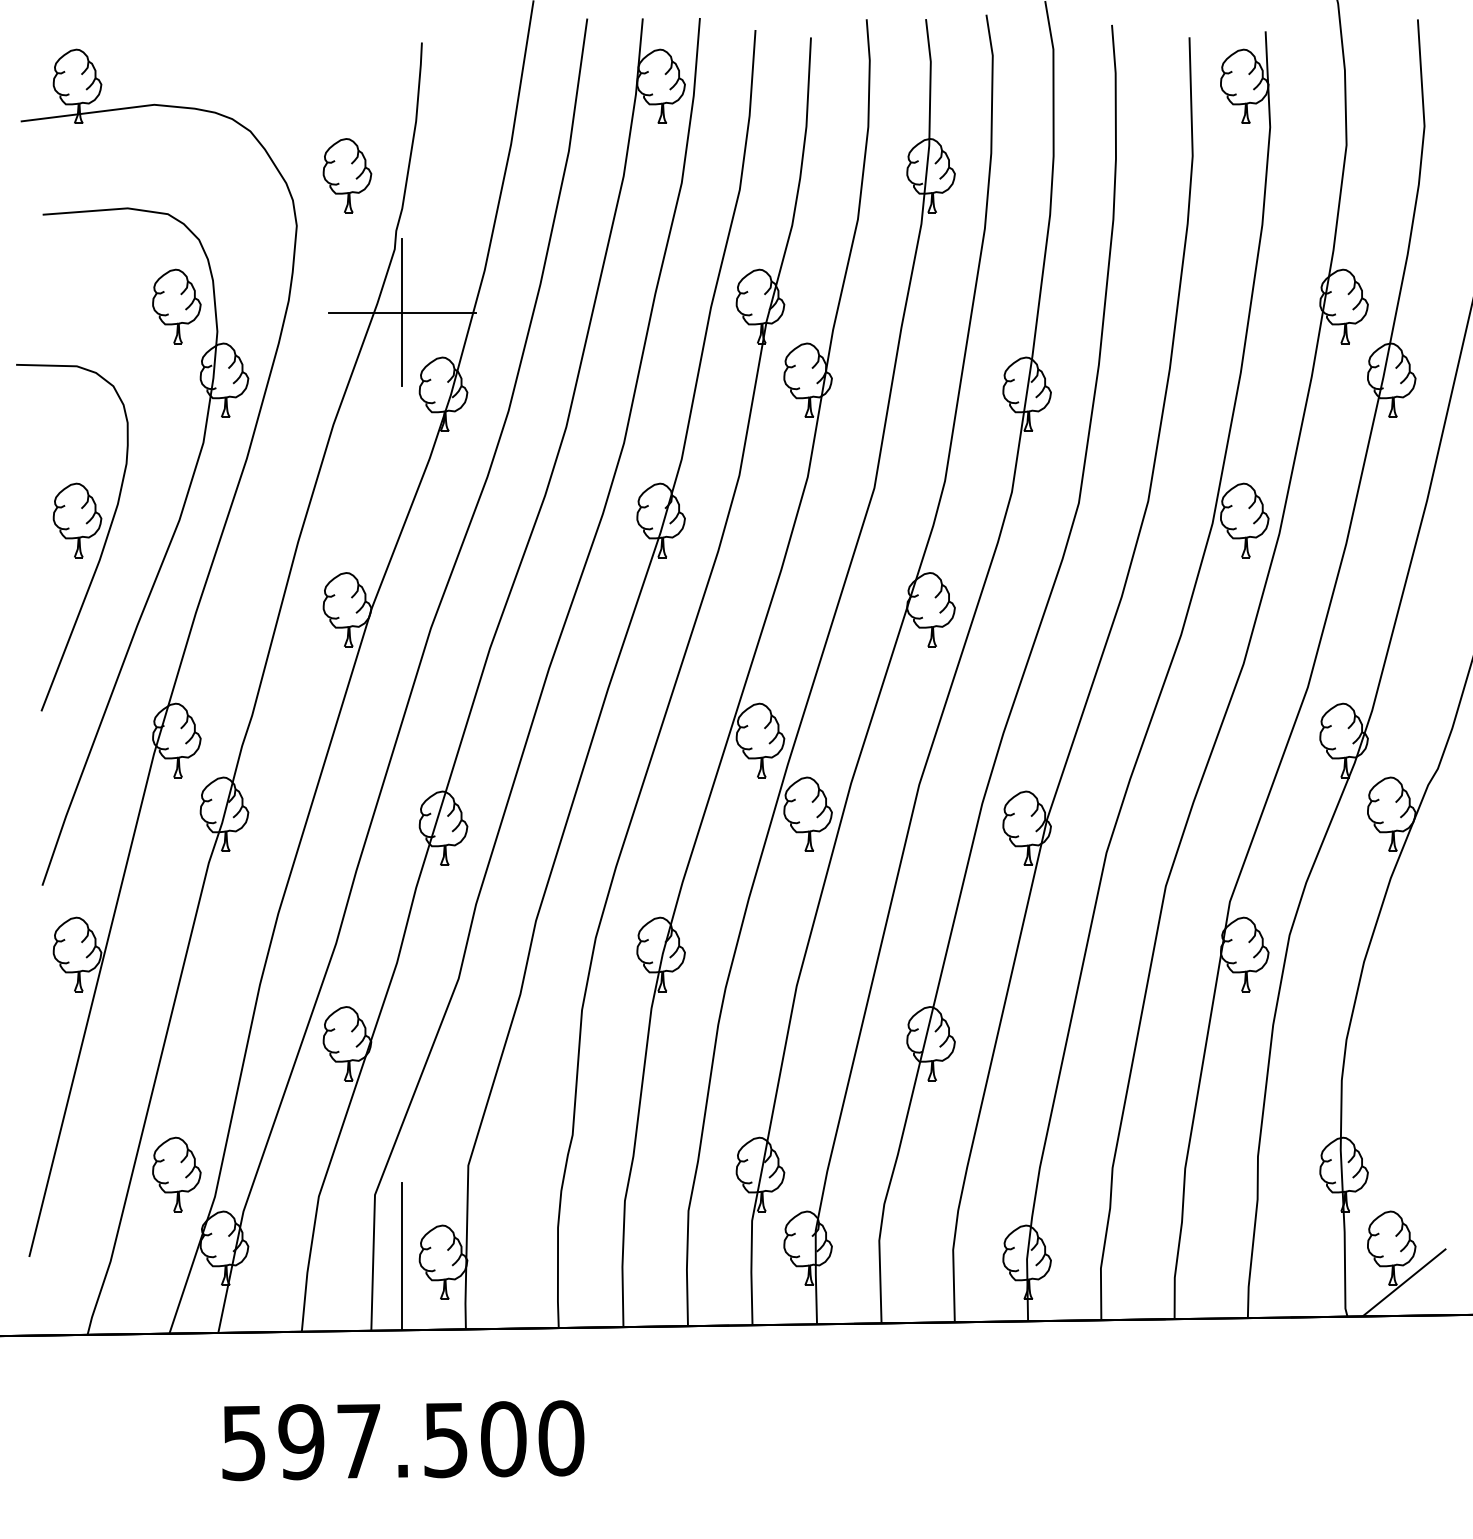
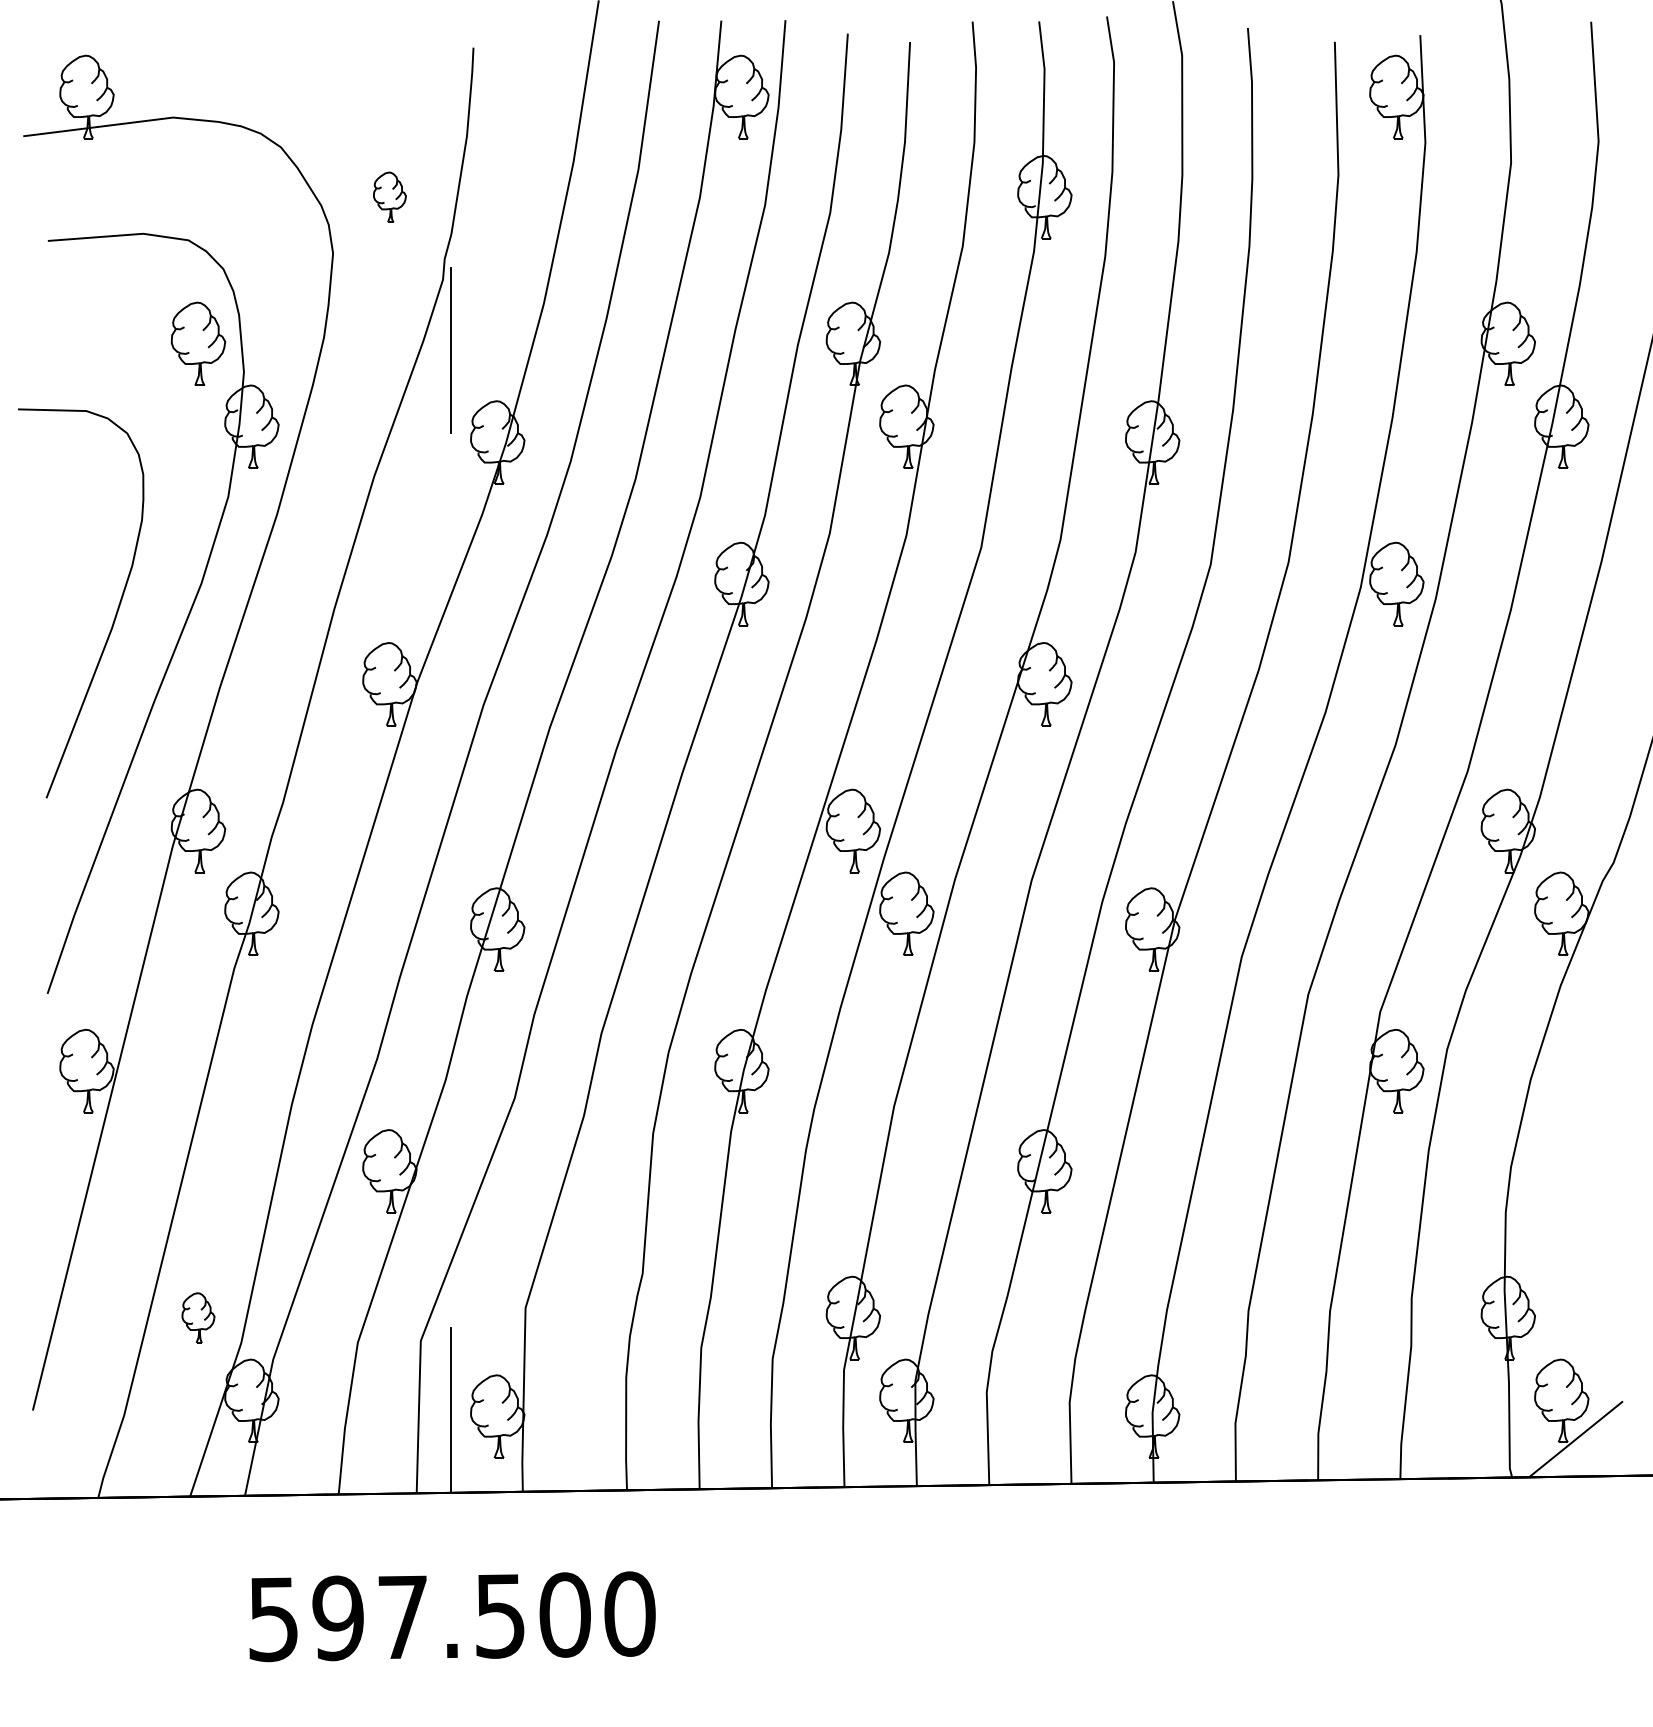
part: (347, 176) -> (389, 197), size x0.6
line: (401, 312) -> (450, 350), removed
part: (77, 519) -> (86, 583), removed
part: (176, 1174) -> (198, 1317), size x0.6

